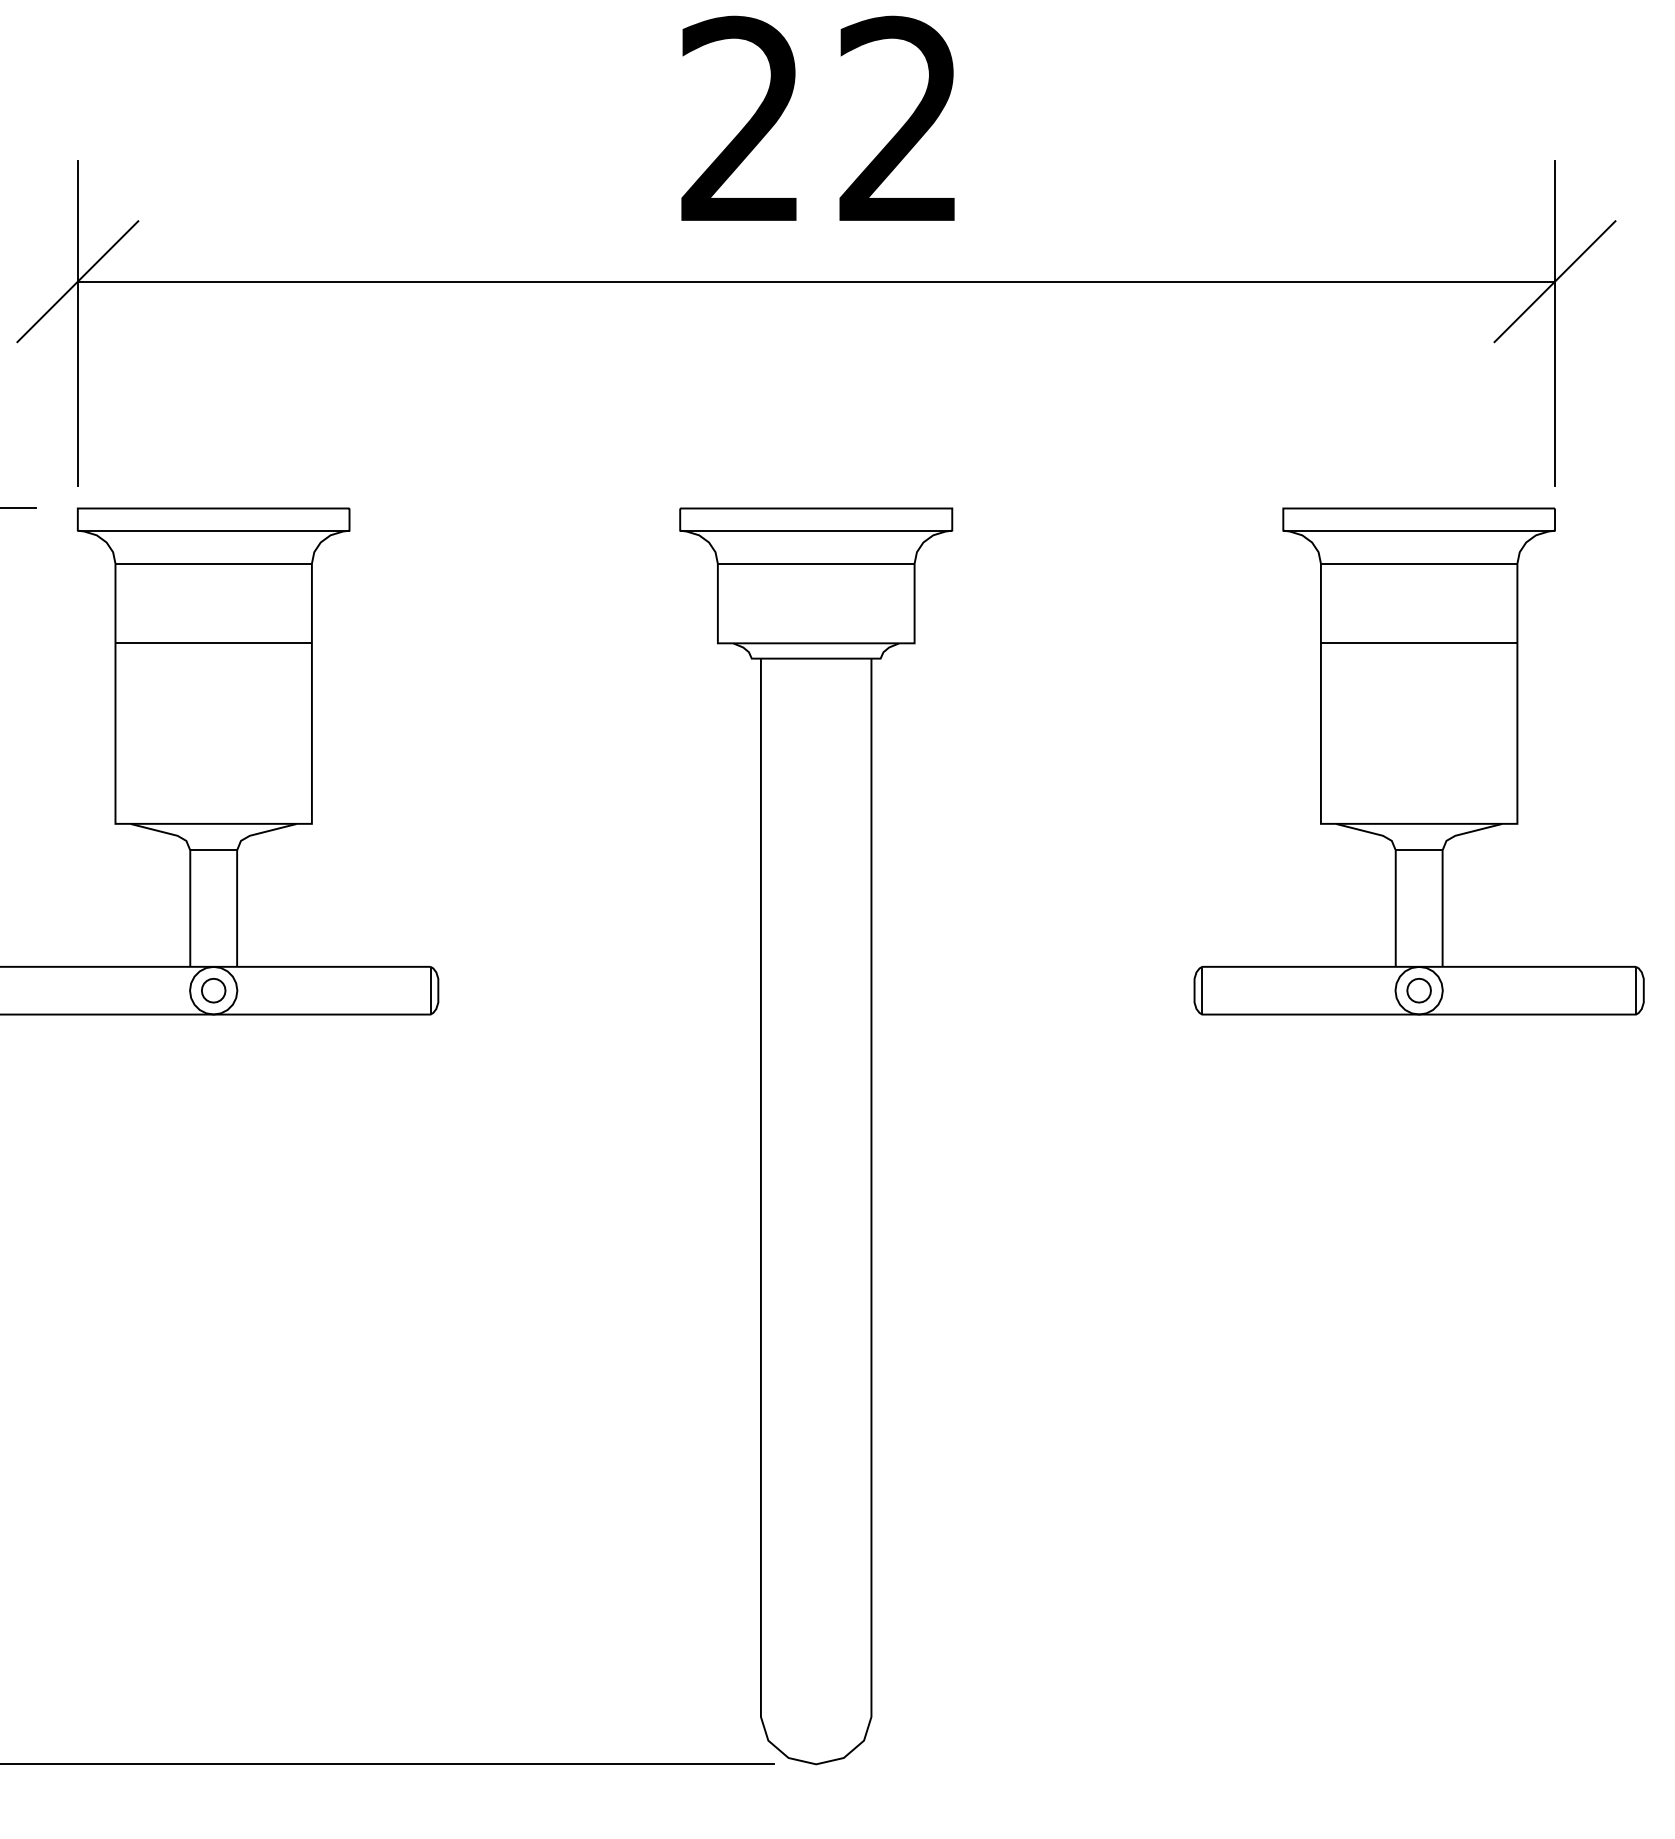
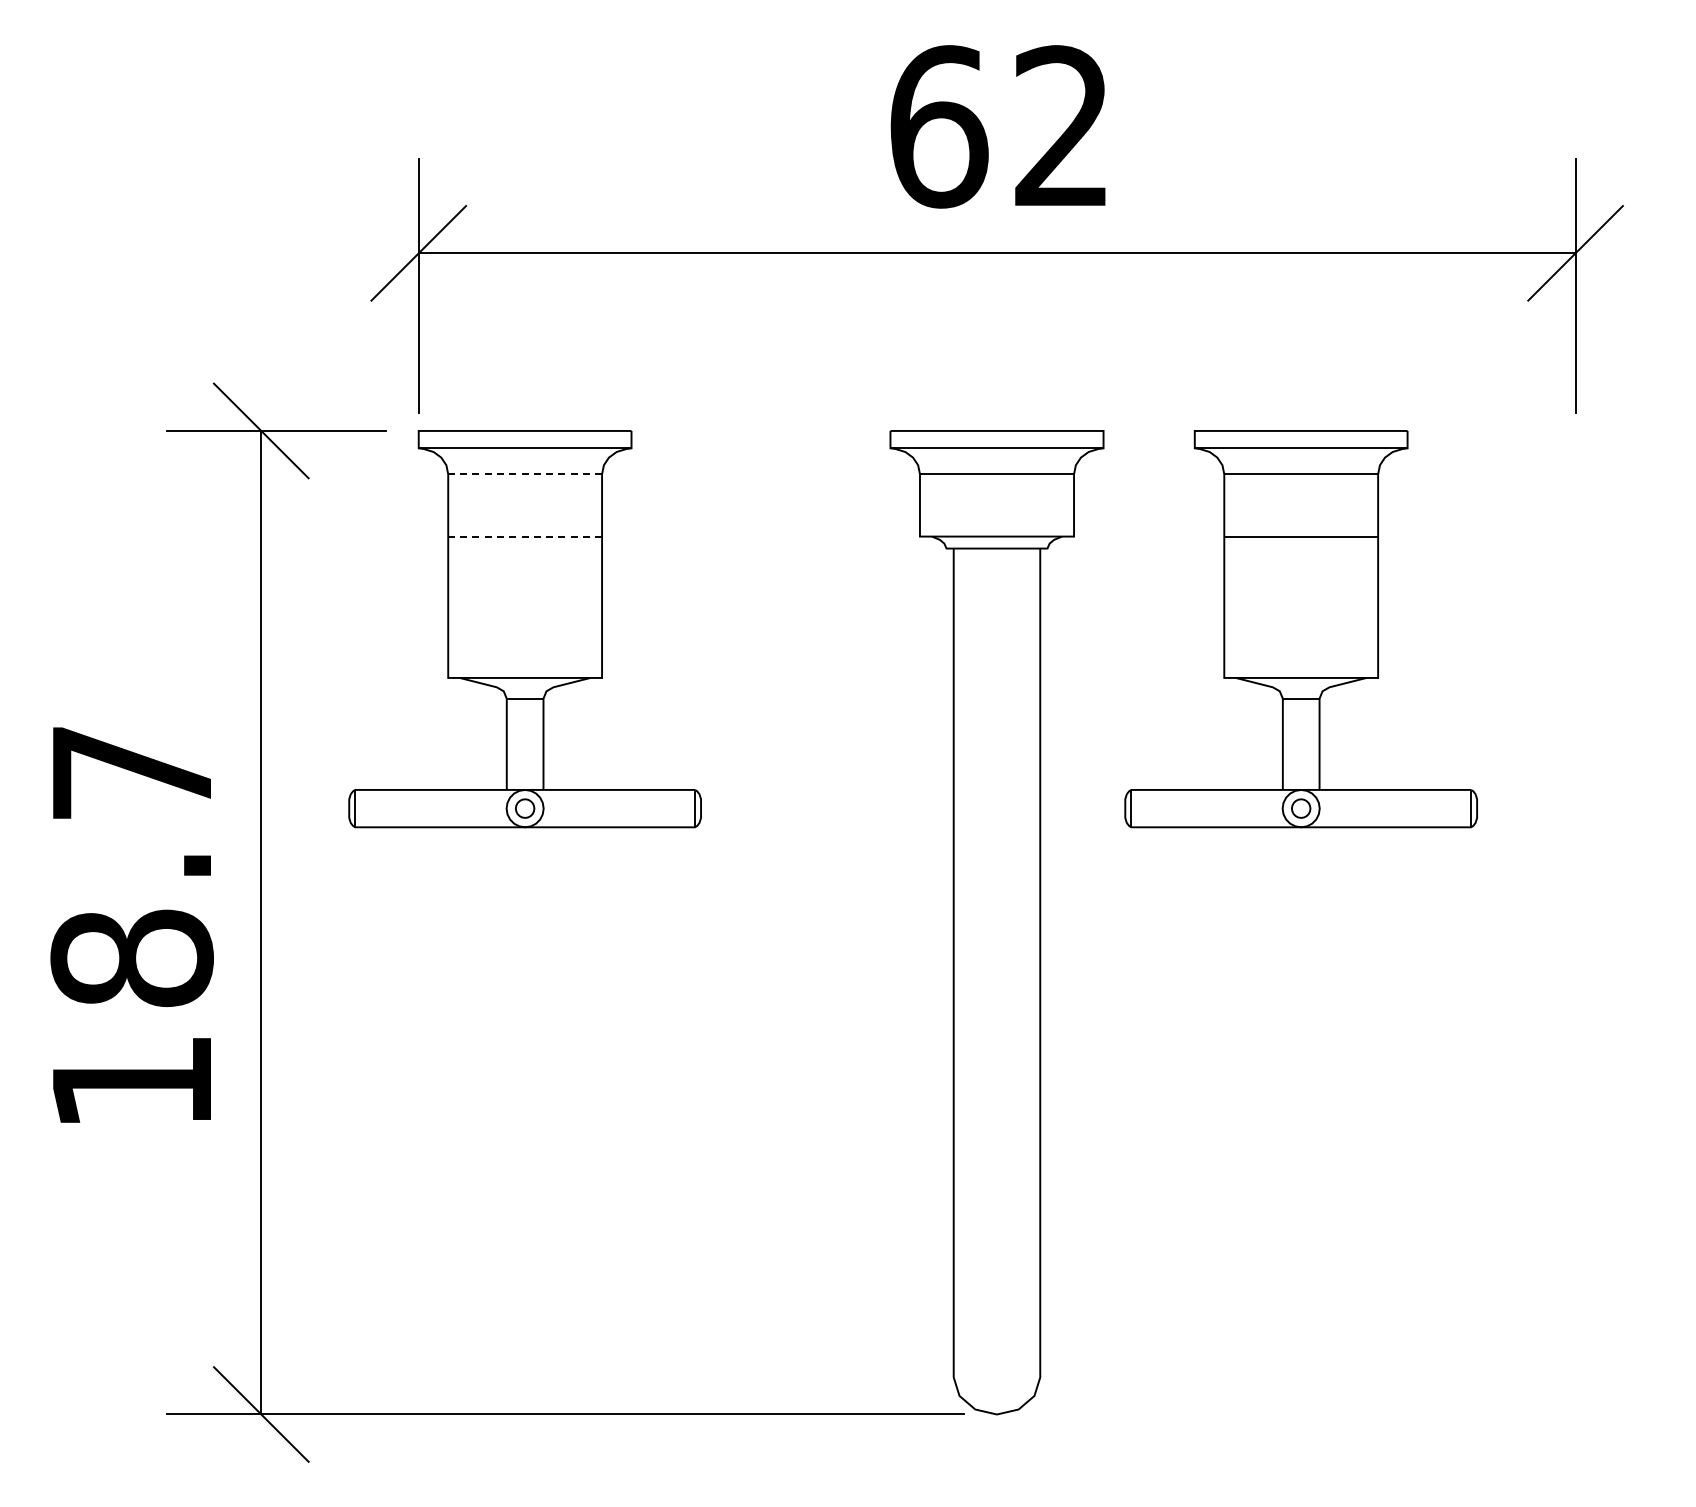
text: (742, 119) -> (939, 126), 22 -> 62
line: (214, 564) -> (525, 474), solid -> dashed
line: (214, 643) -> (525, 536), solid -> dashed
part: (1418, 761) -> (1300, 629), moved

